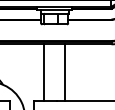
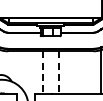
line: (43, 73) -> (42, 73), solid -> dashed
line: (65, 73) -> (58, 73), solid -> dashed

